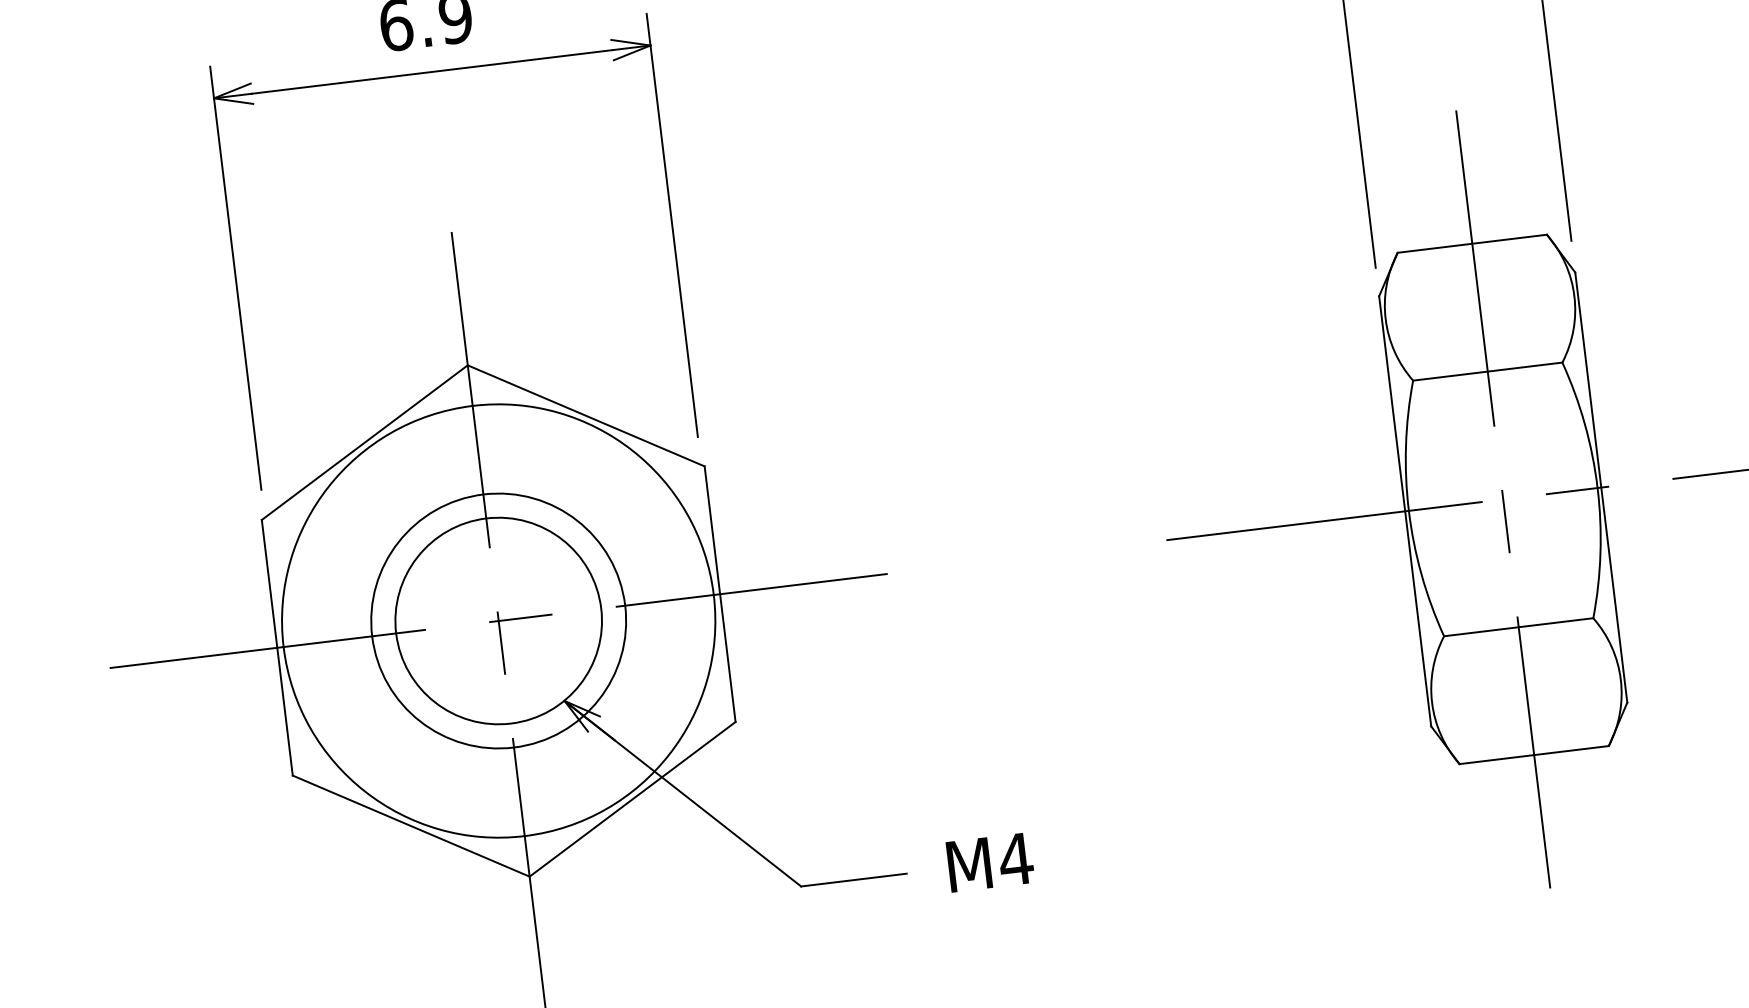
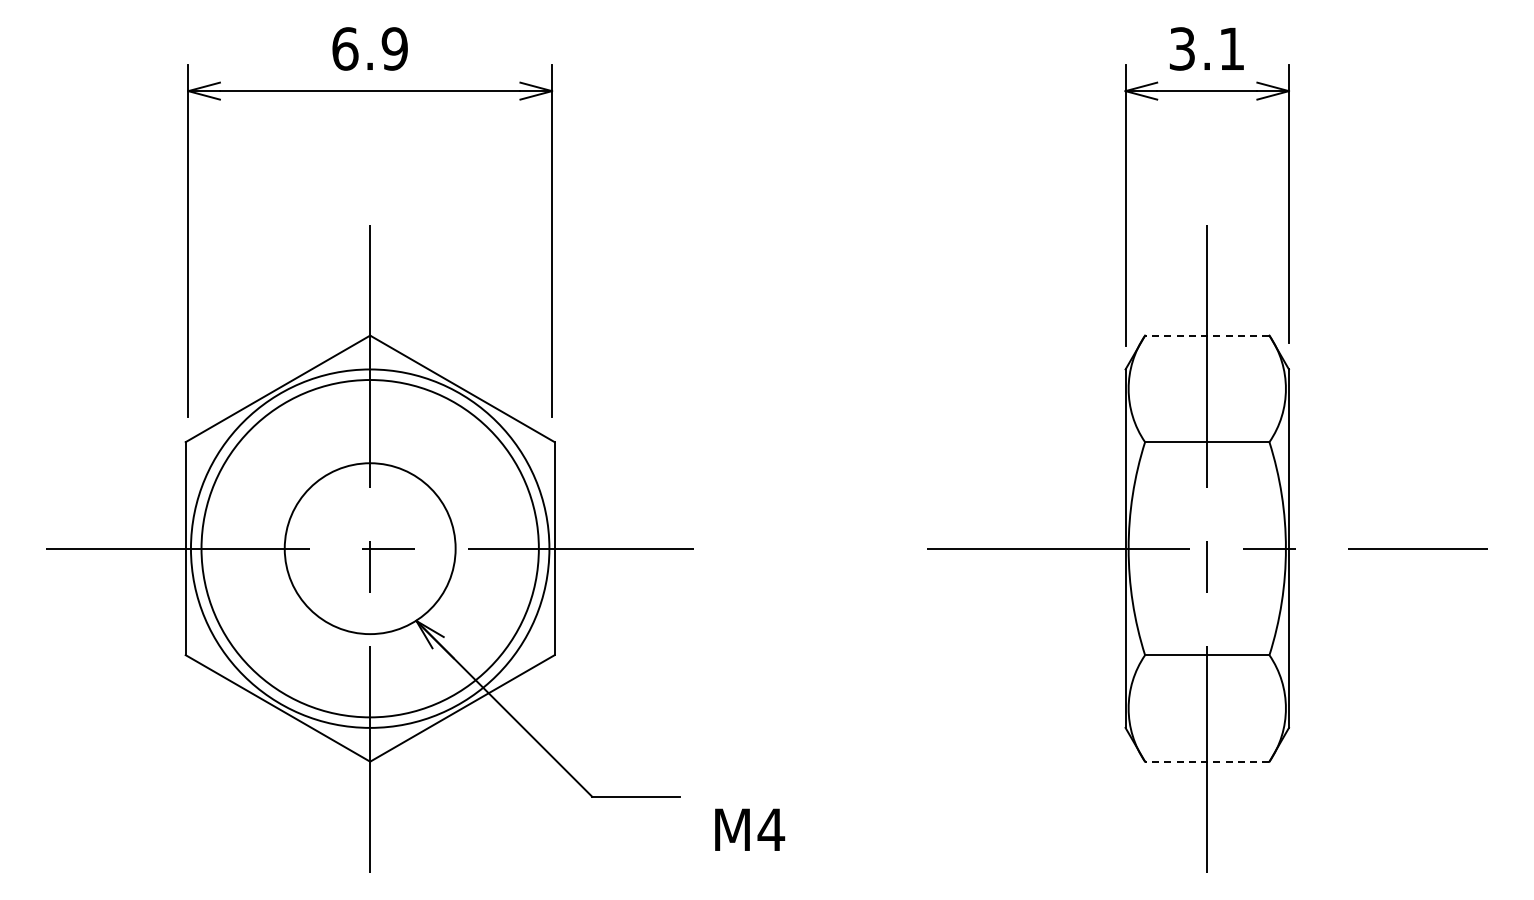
line: (1471, 243) -> (1206, 335), solid -> dashed
circle: (497, 620) -> (369, 548), size x1.6
line: (1533, 754) -> (1206, 761), solid -> dashed
text: (990, 861) -> (750, 829), moved

